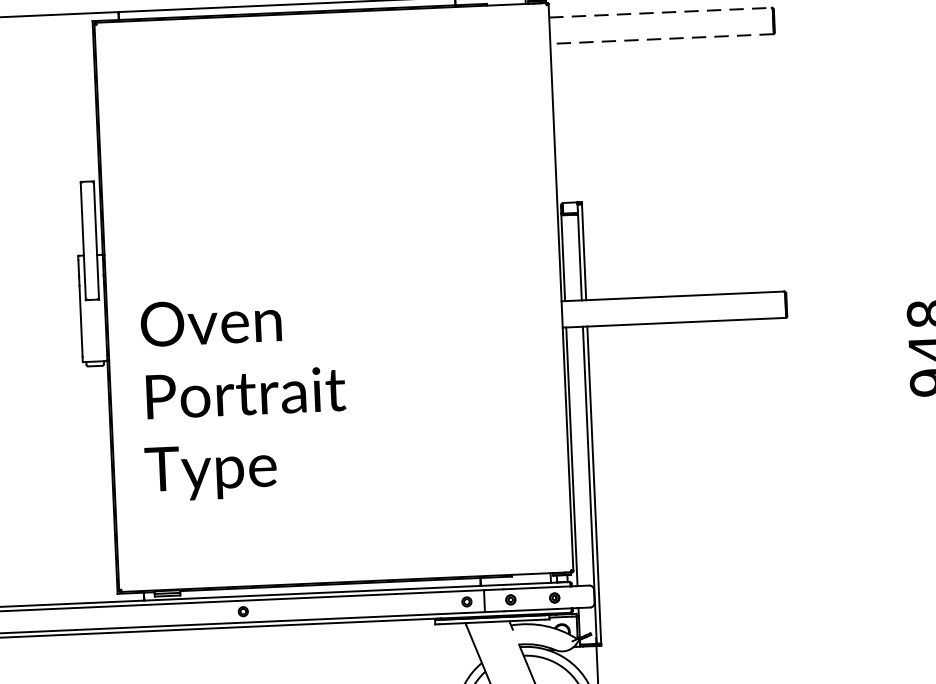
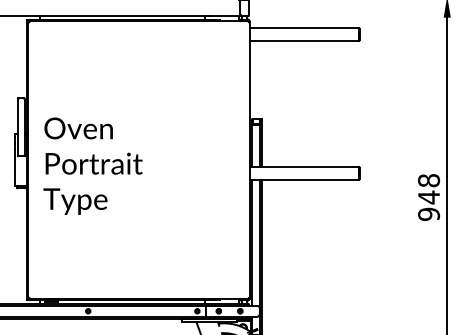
line: (660, 13) -> (304, 28), dashed -> solid
line: (662, 39) -> (304, 41), dashed -> solid
text: (242, 396) -> (92, 165), moved

